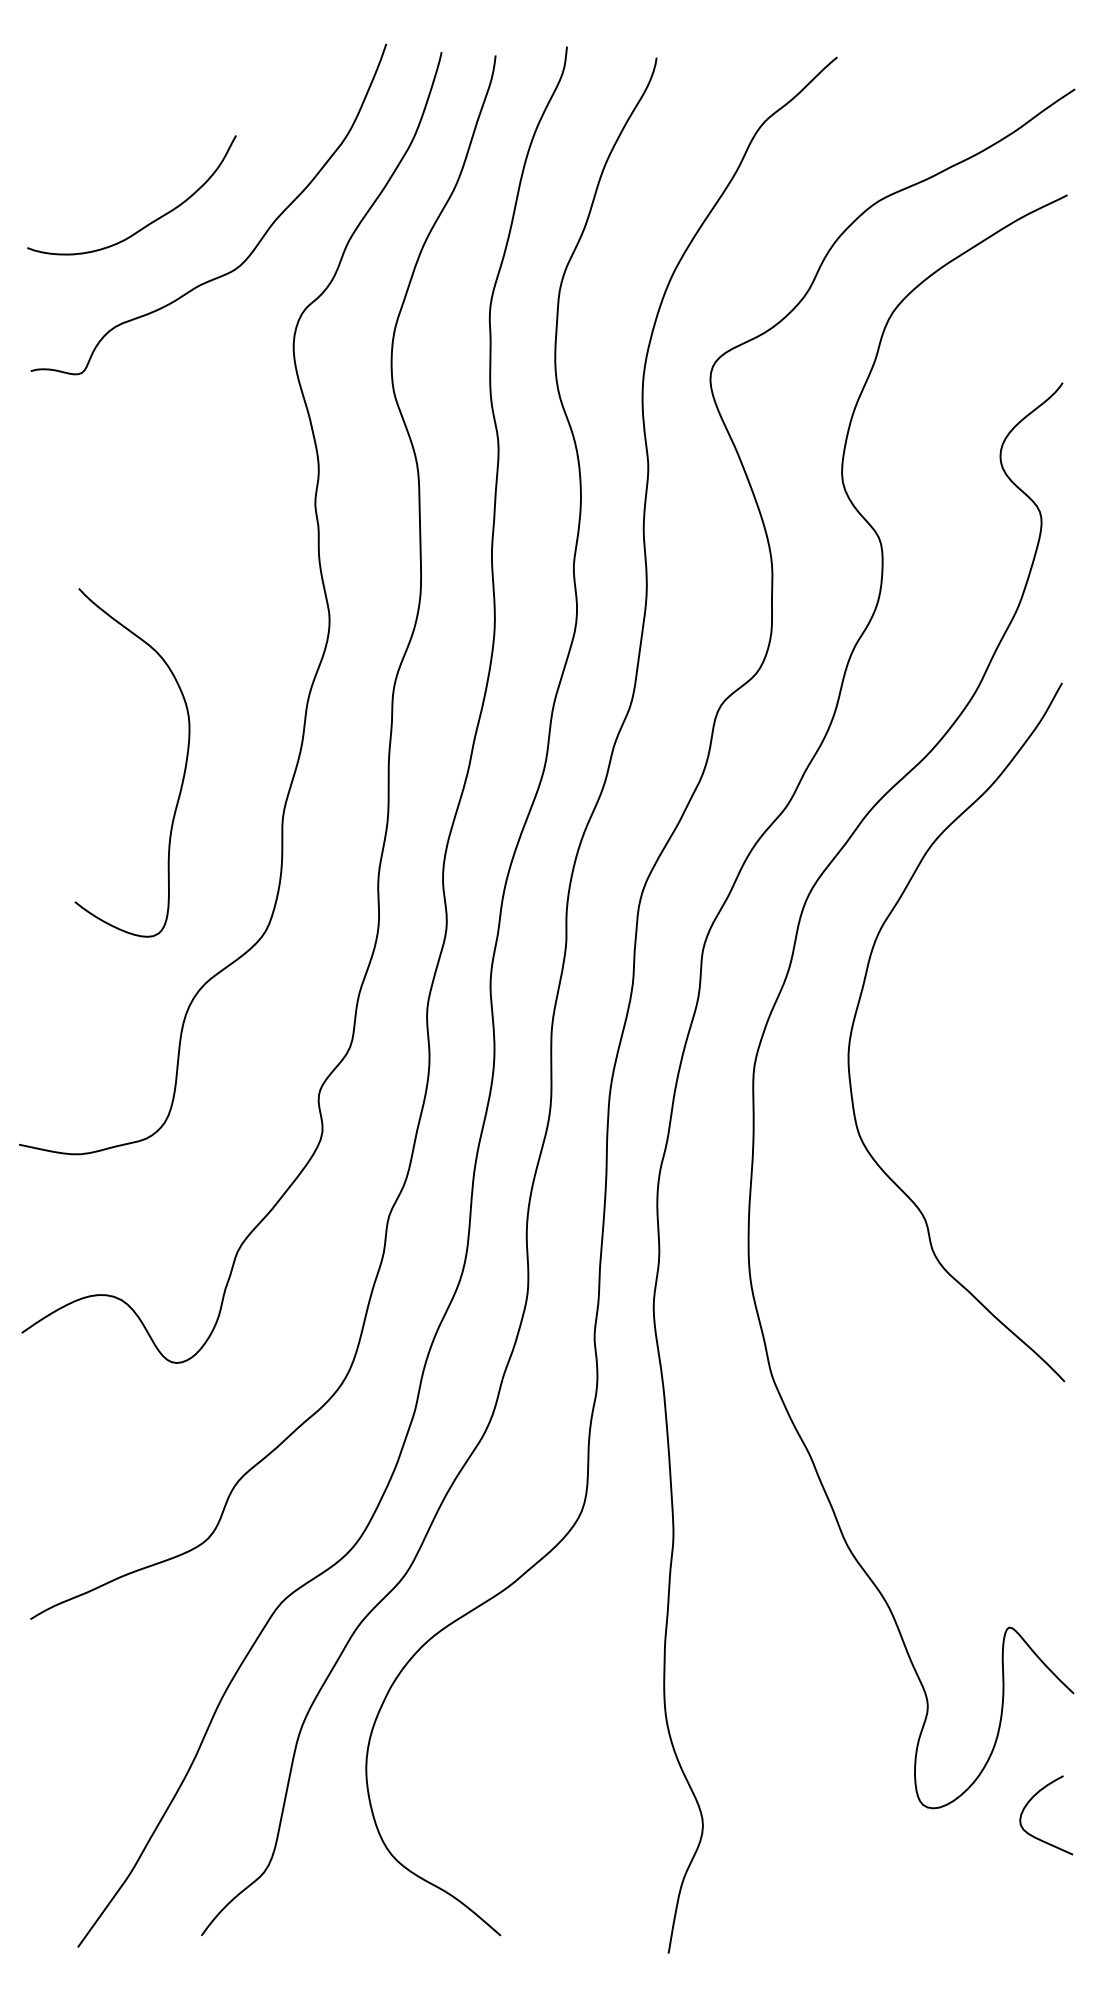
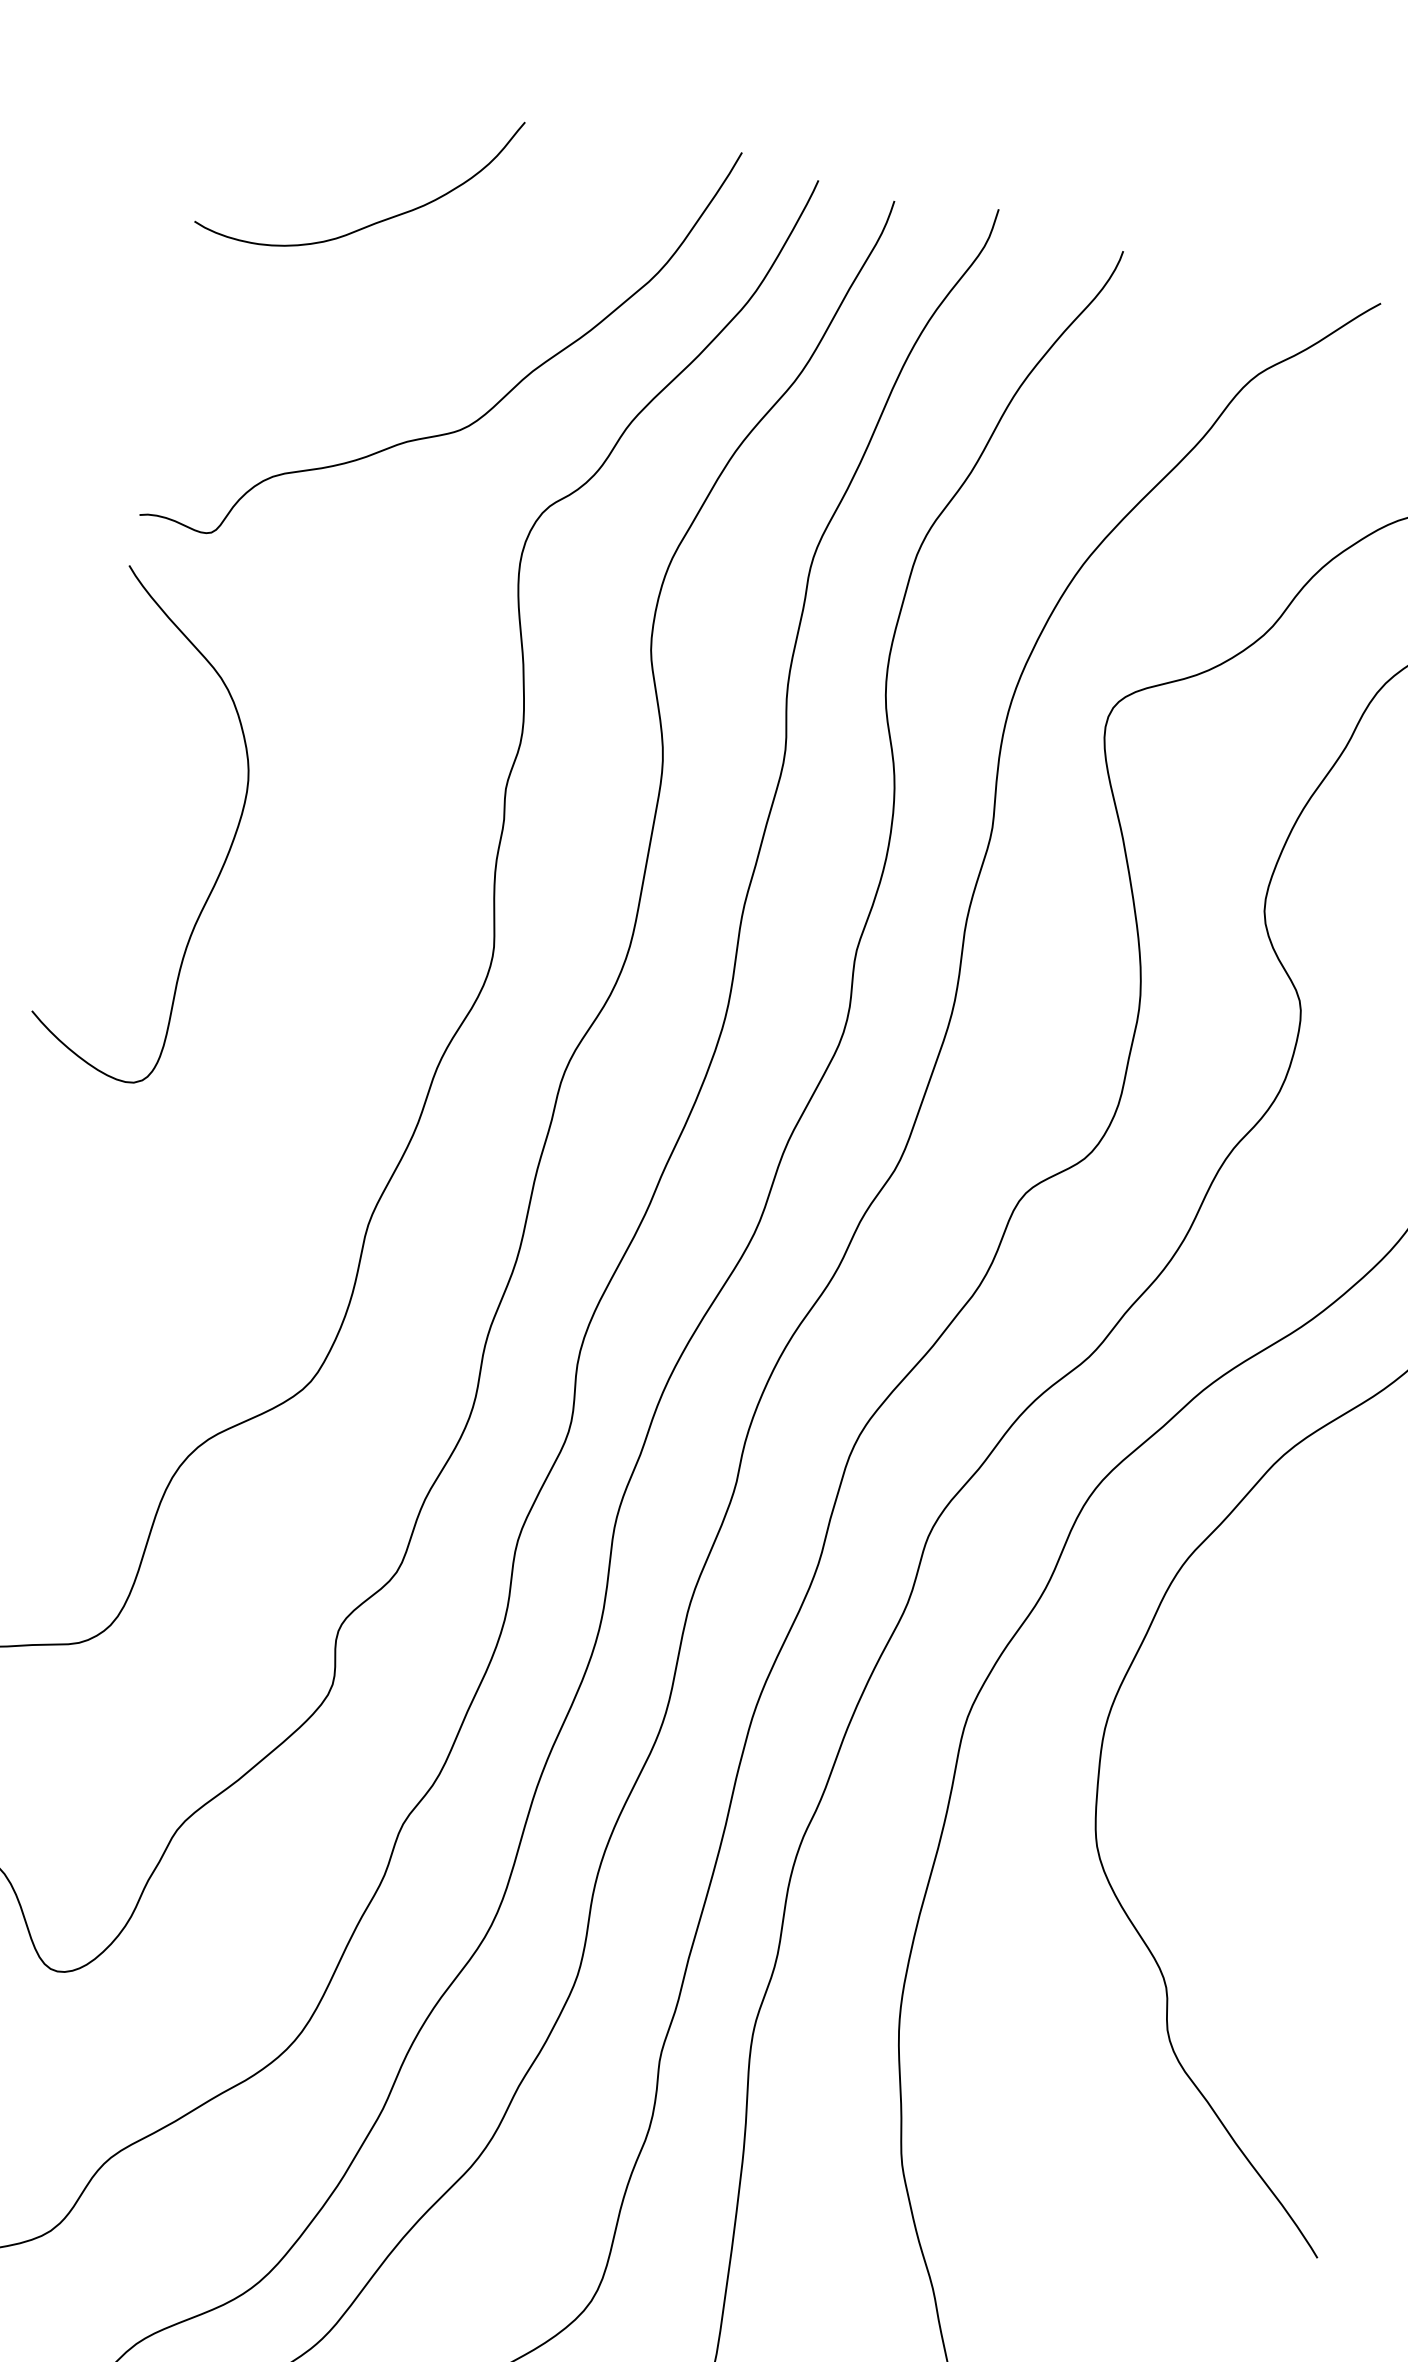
curve: (148, 223) -> (374, 222), moved
curve: (183, 772) -> (224, 858), moved

